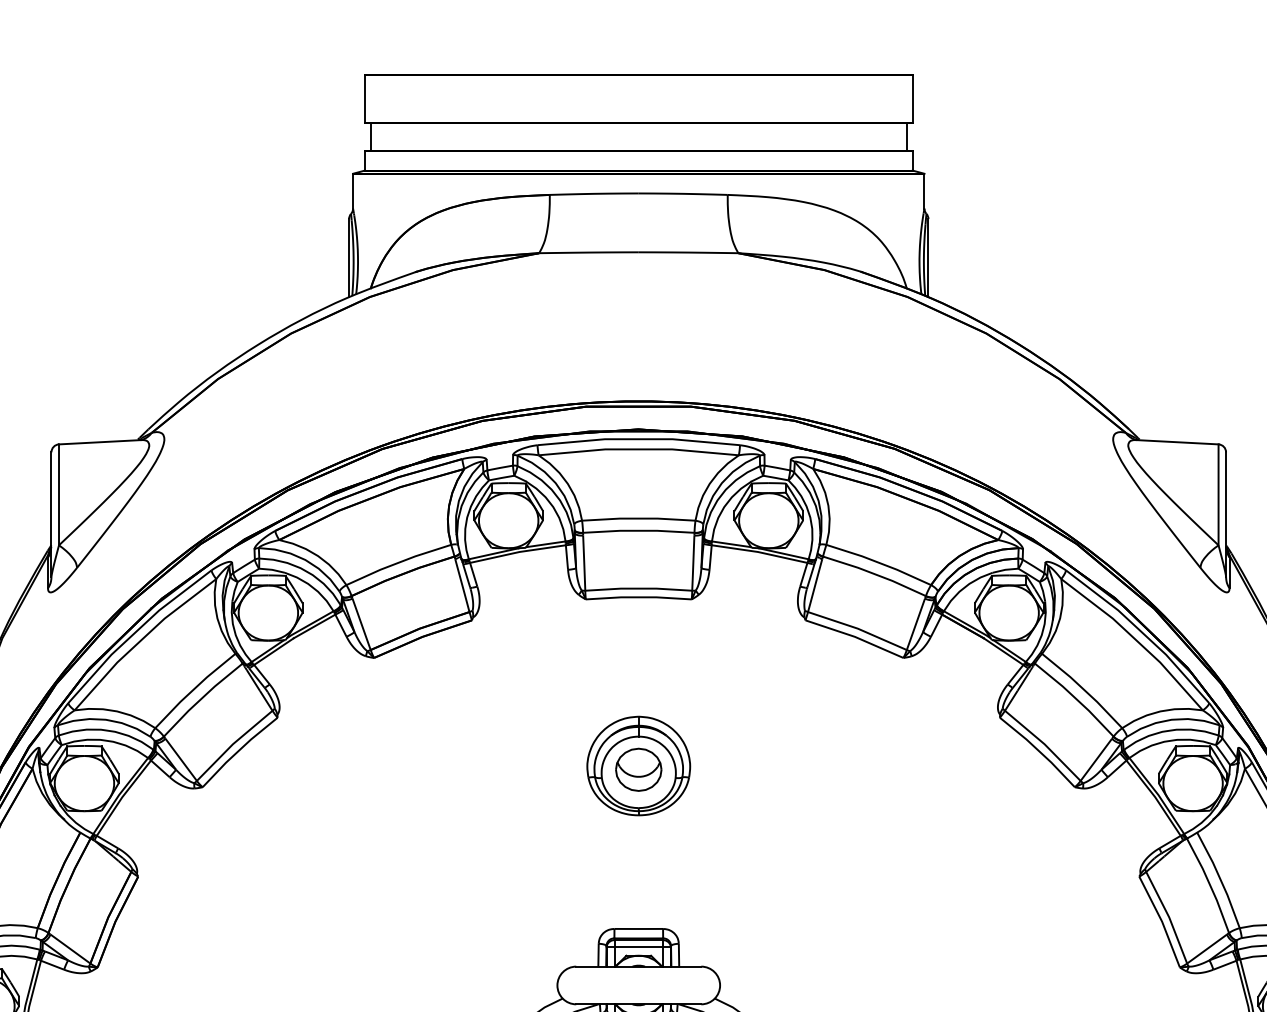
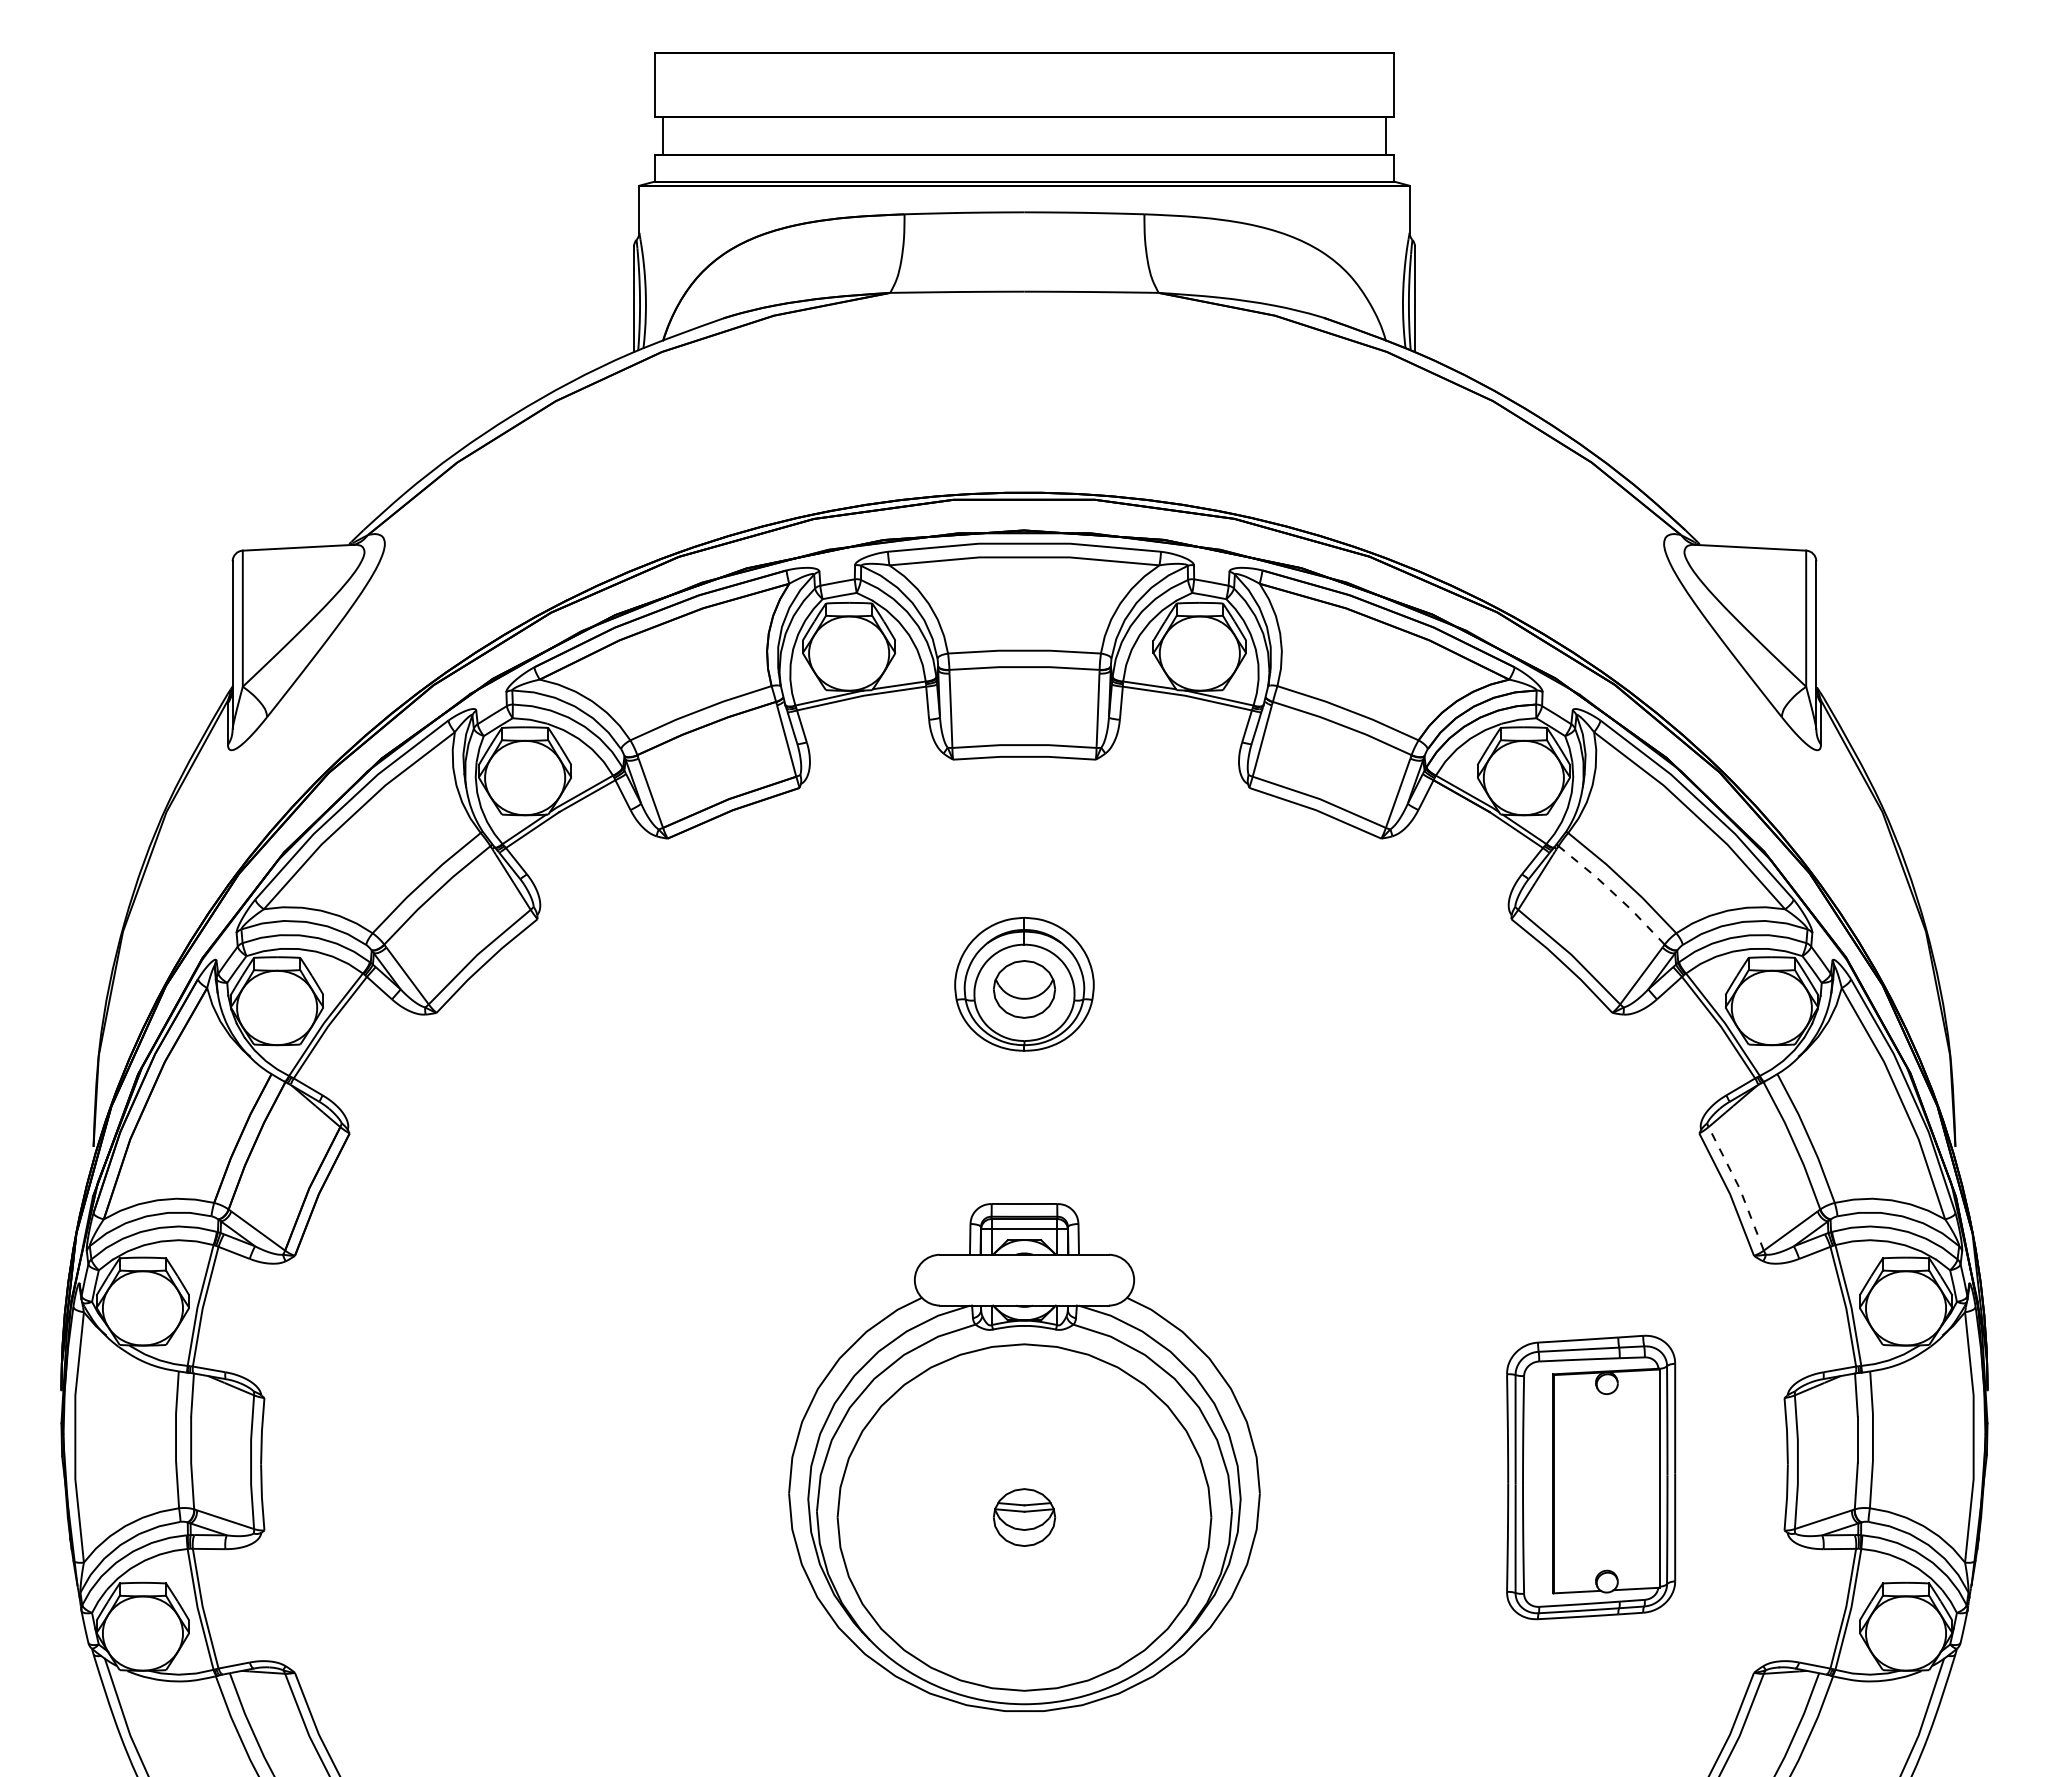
line: (1075, 698) -> (1613, 893), solid -> dashed
line: (1169, 916) -> (1739, 1187), solid -> dashed

